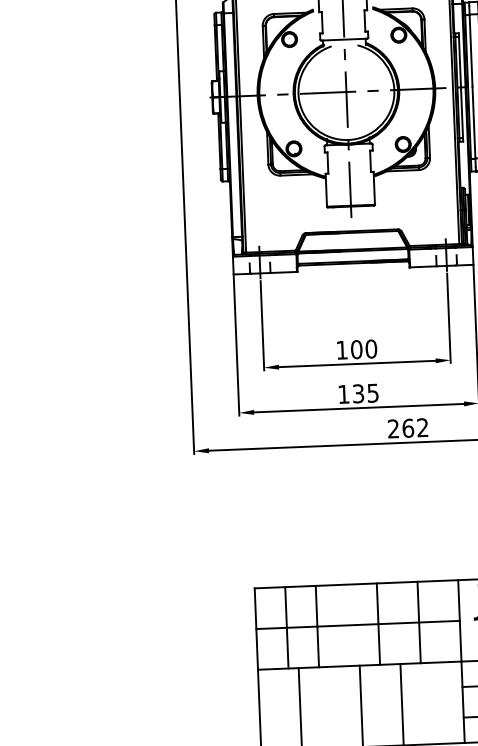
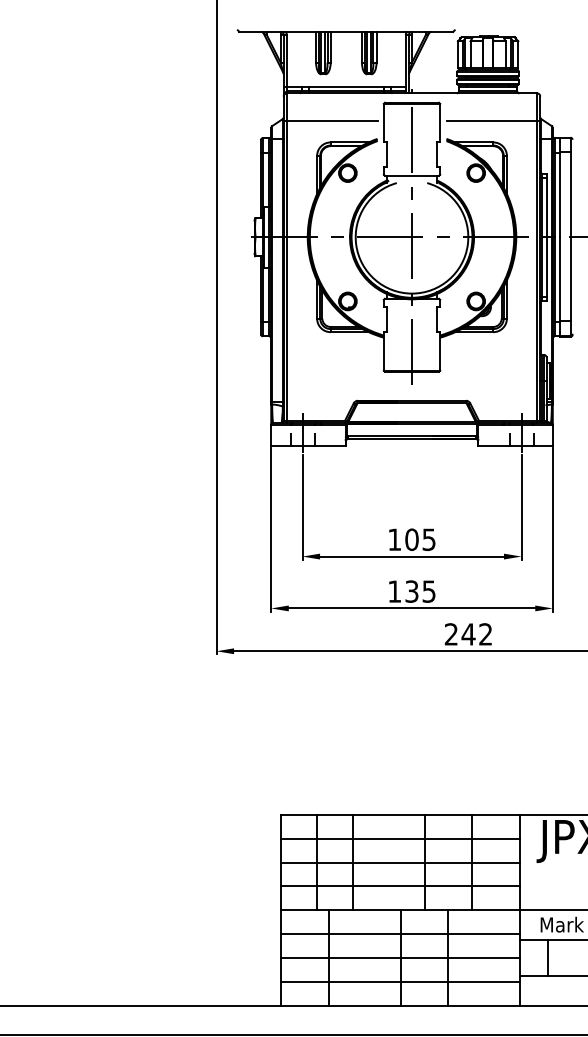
text: (370, 348) -> (428, 539), 100 -> 105
text: (408, 428) -> (468, 634), 262 -> 242
line: (357, 604) -> (400, 838), added
line: (358, 645) -> (400, 886), added
line: (360, 686) -> (400, 934), added
line: (361, 706) -> (400, 958), added
line: (362, 727) -> (400, 982), added

